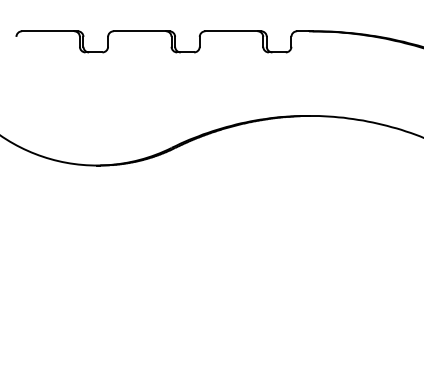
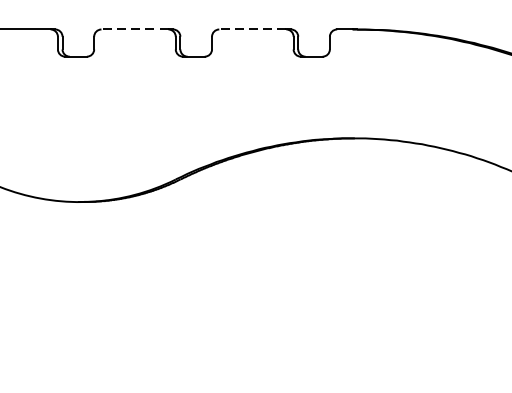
line: (139, 31) -> (134, 29), solid -> dashed
line: (231, 31) -> (252, 29), solid -> dashed

